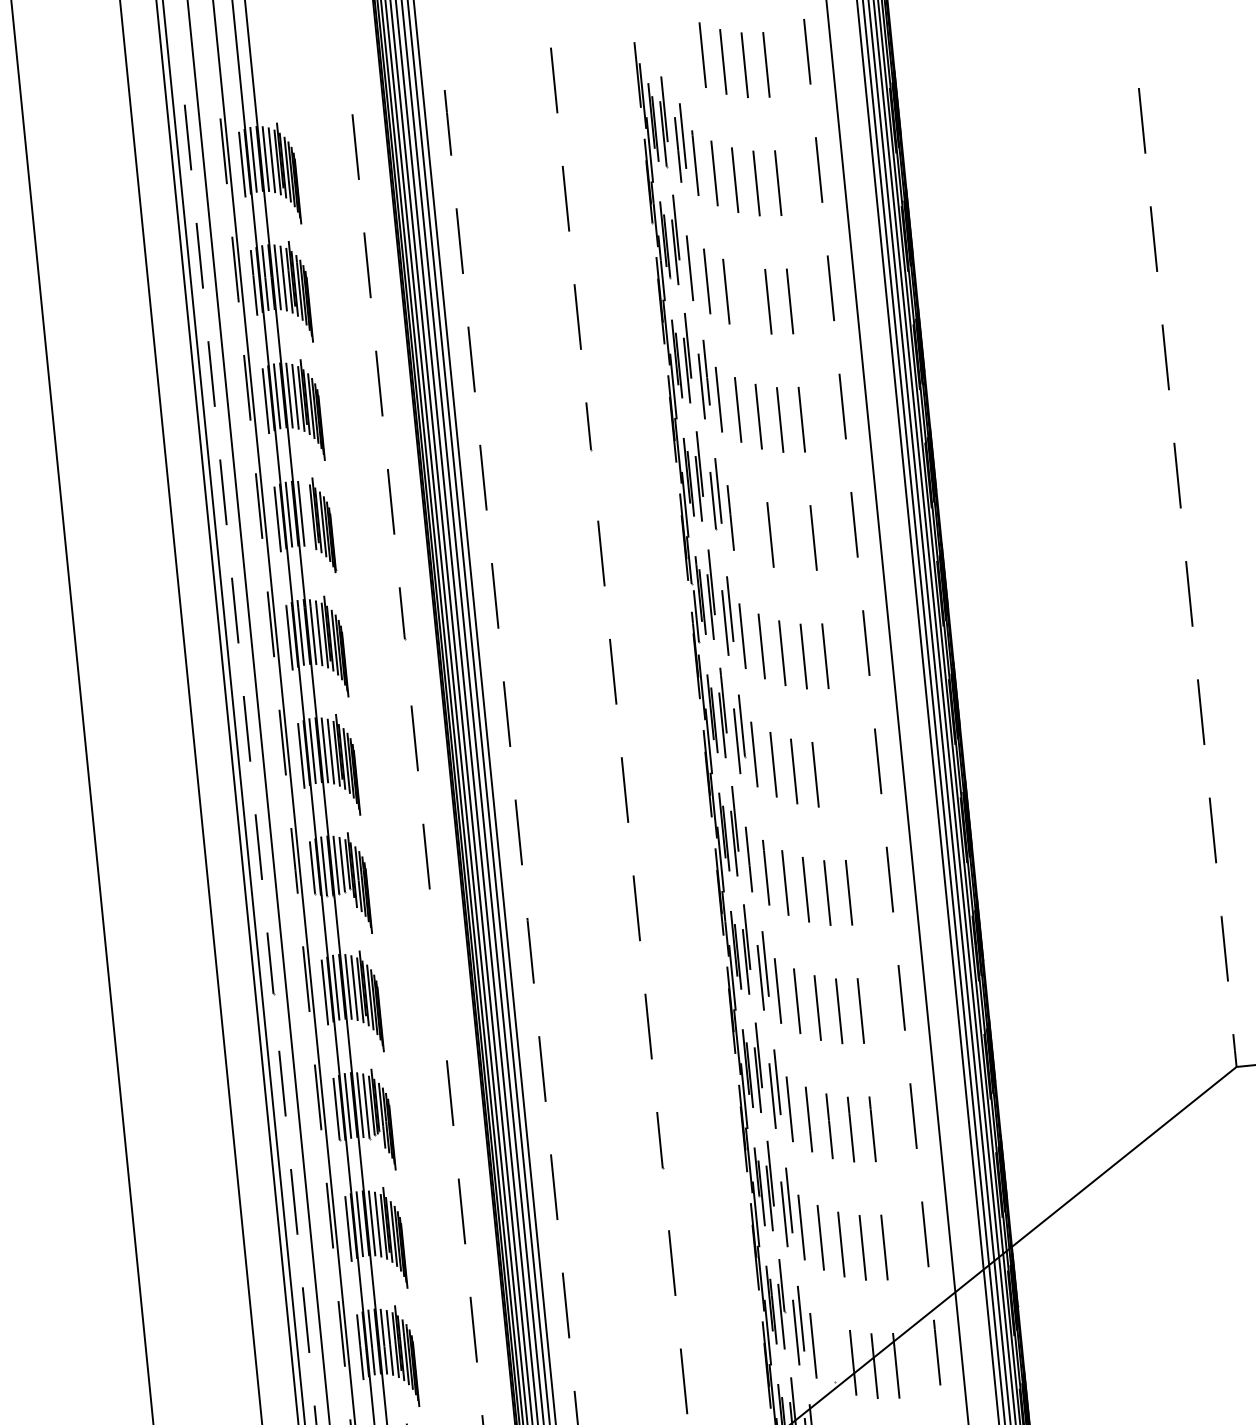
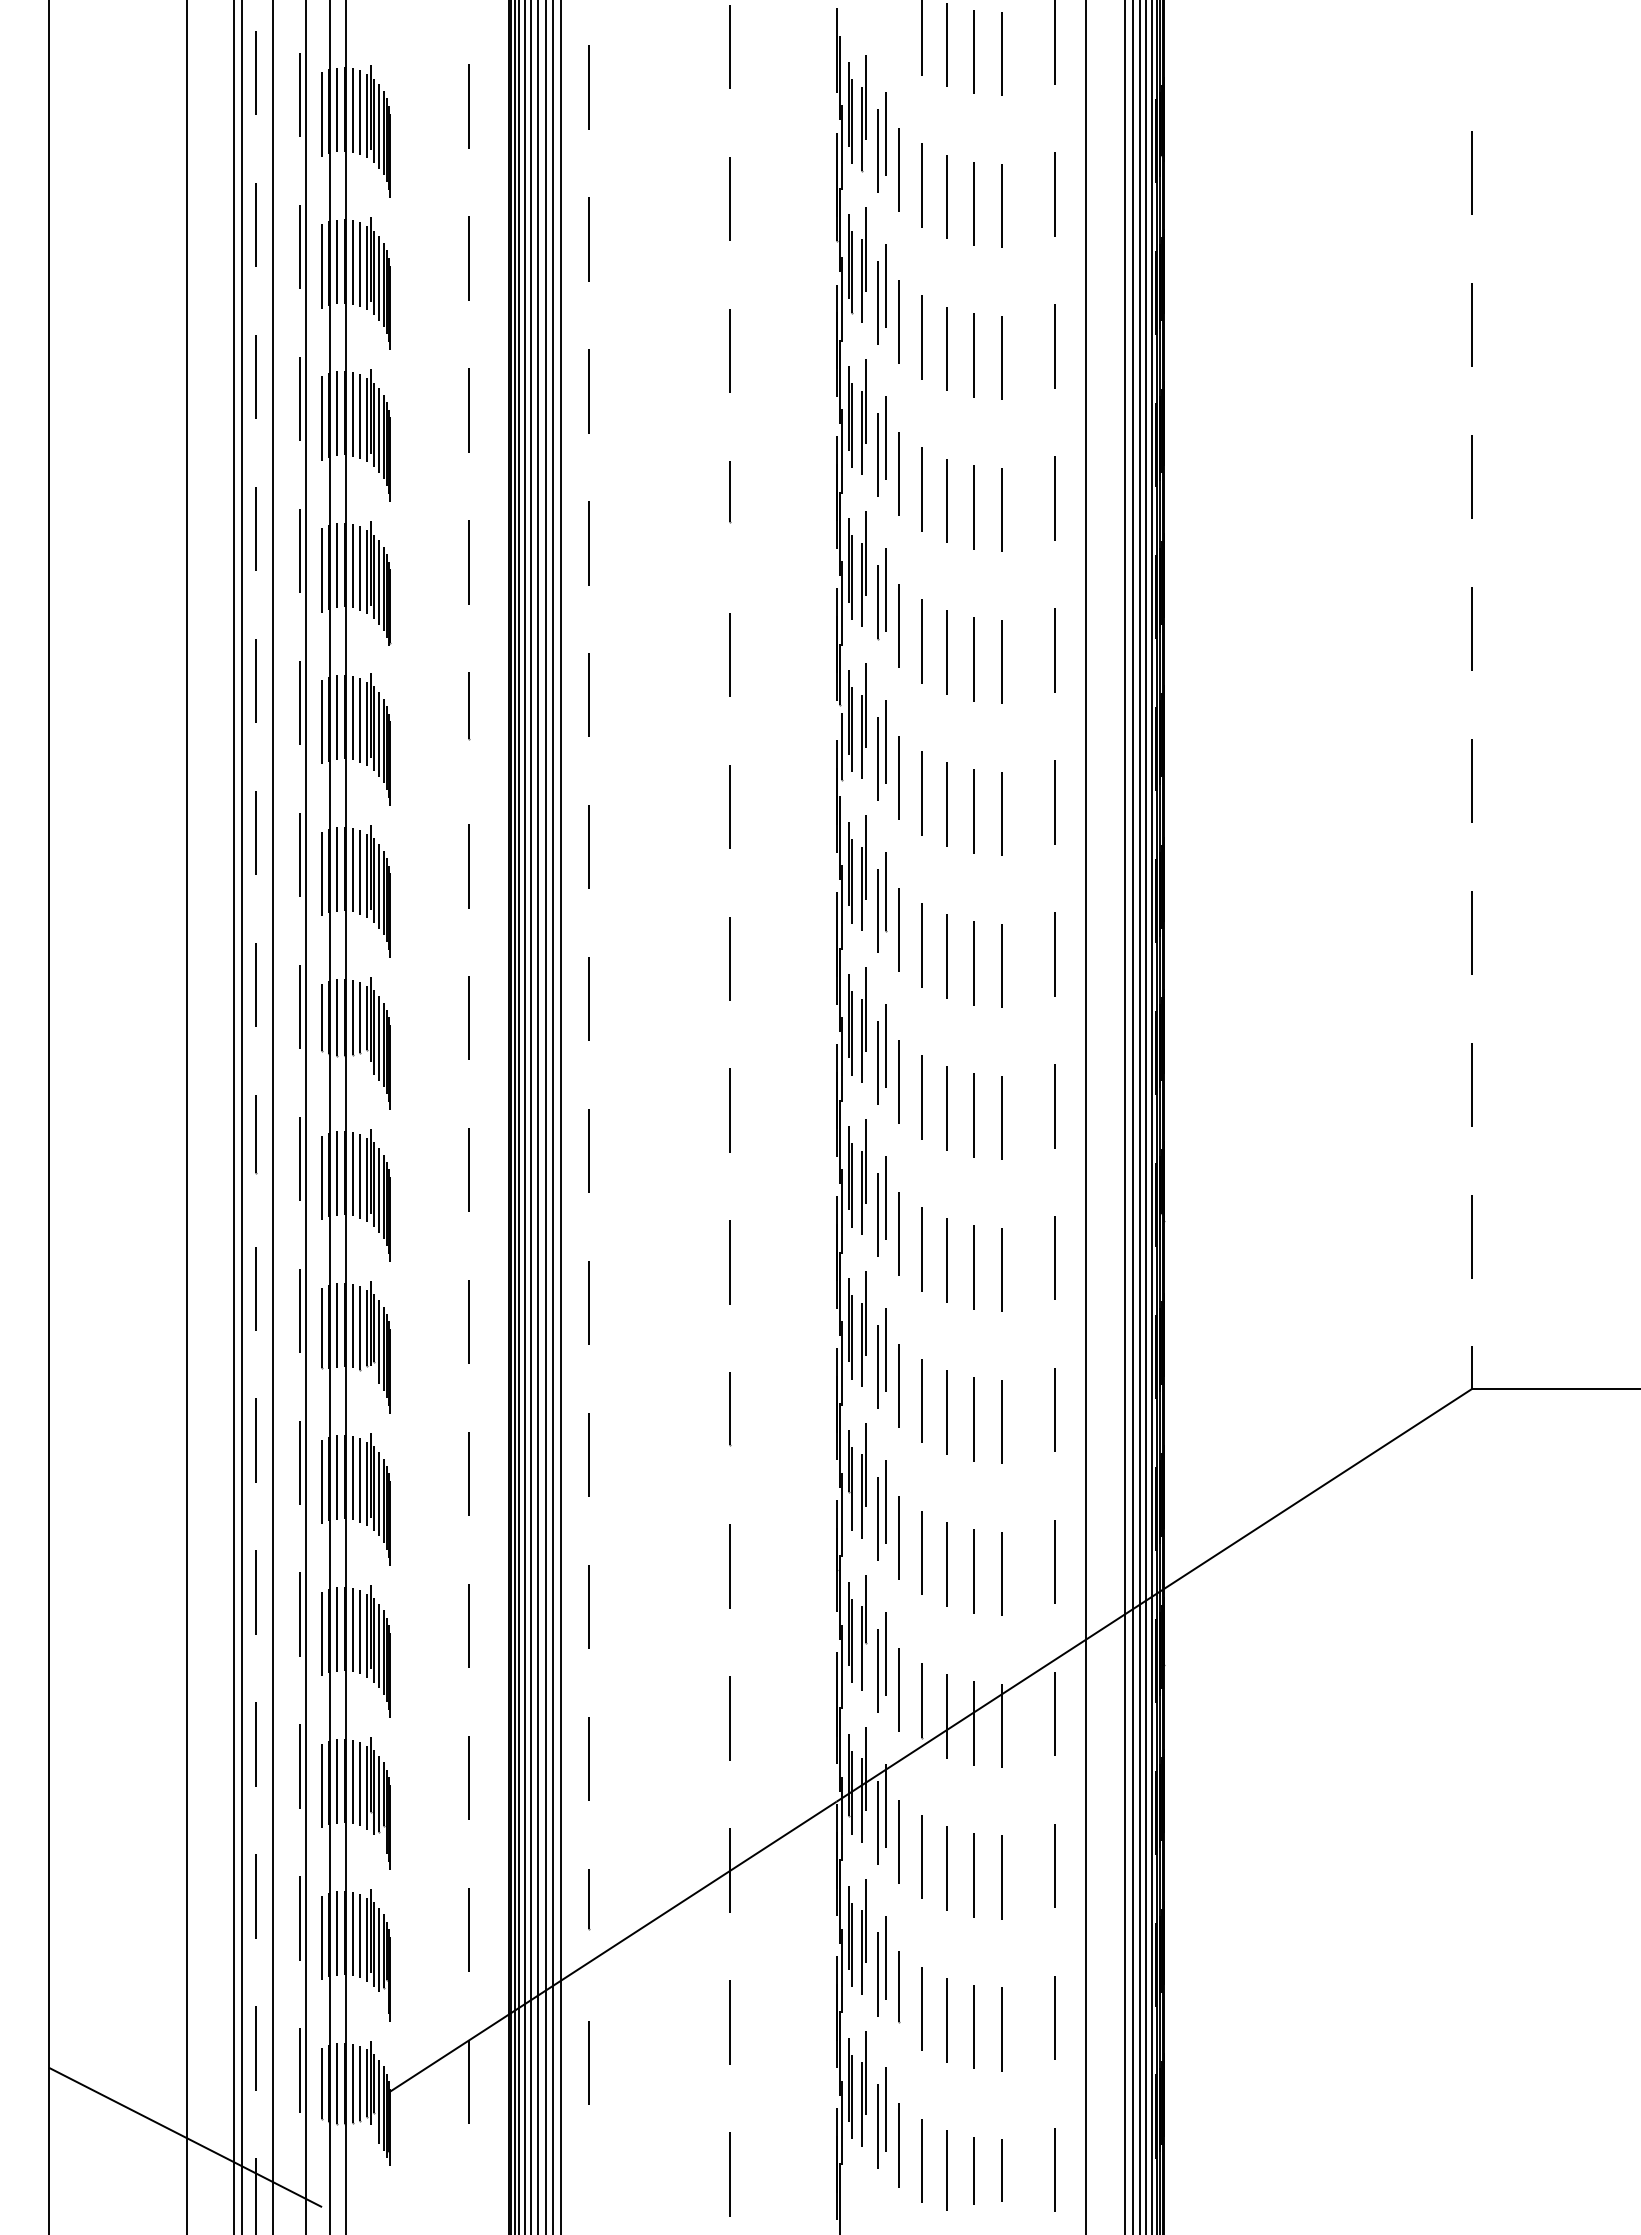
line: (694, 253) -> (886, 285), added
line: (747, 298) -> (947, 348), added
line: (307, 515) -> (360, 568), added
line: (749, 528) -> (921, 641), added
line: (791, 538) -> (973, 659), added
line: (837, 774) -> (1001, 965), added
line: (753, 845) -> (886, 1045), added
line: (438, 975) -> (468, 1170), added
line: (832, 1352) -> (921, 1700), added

